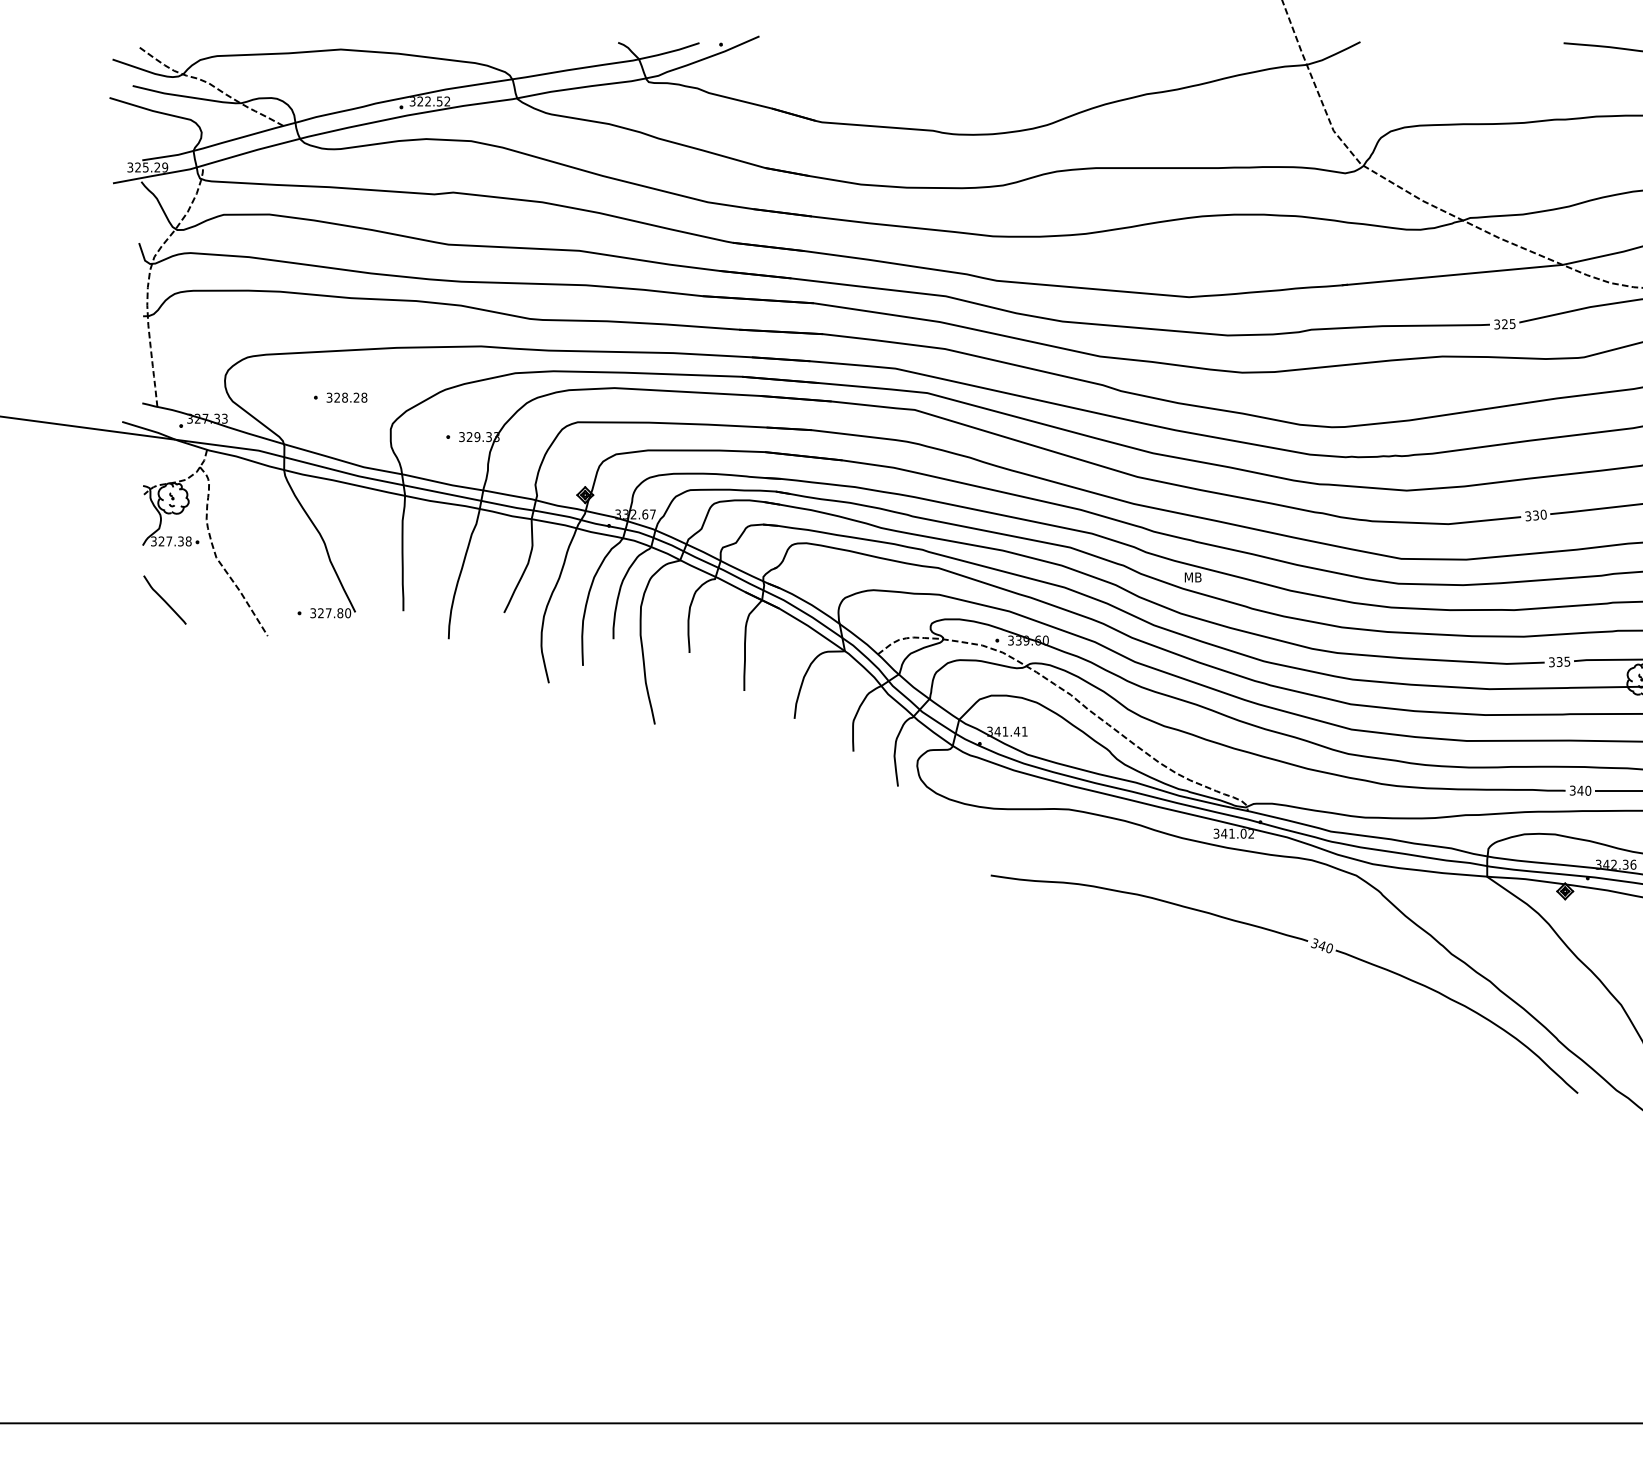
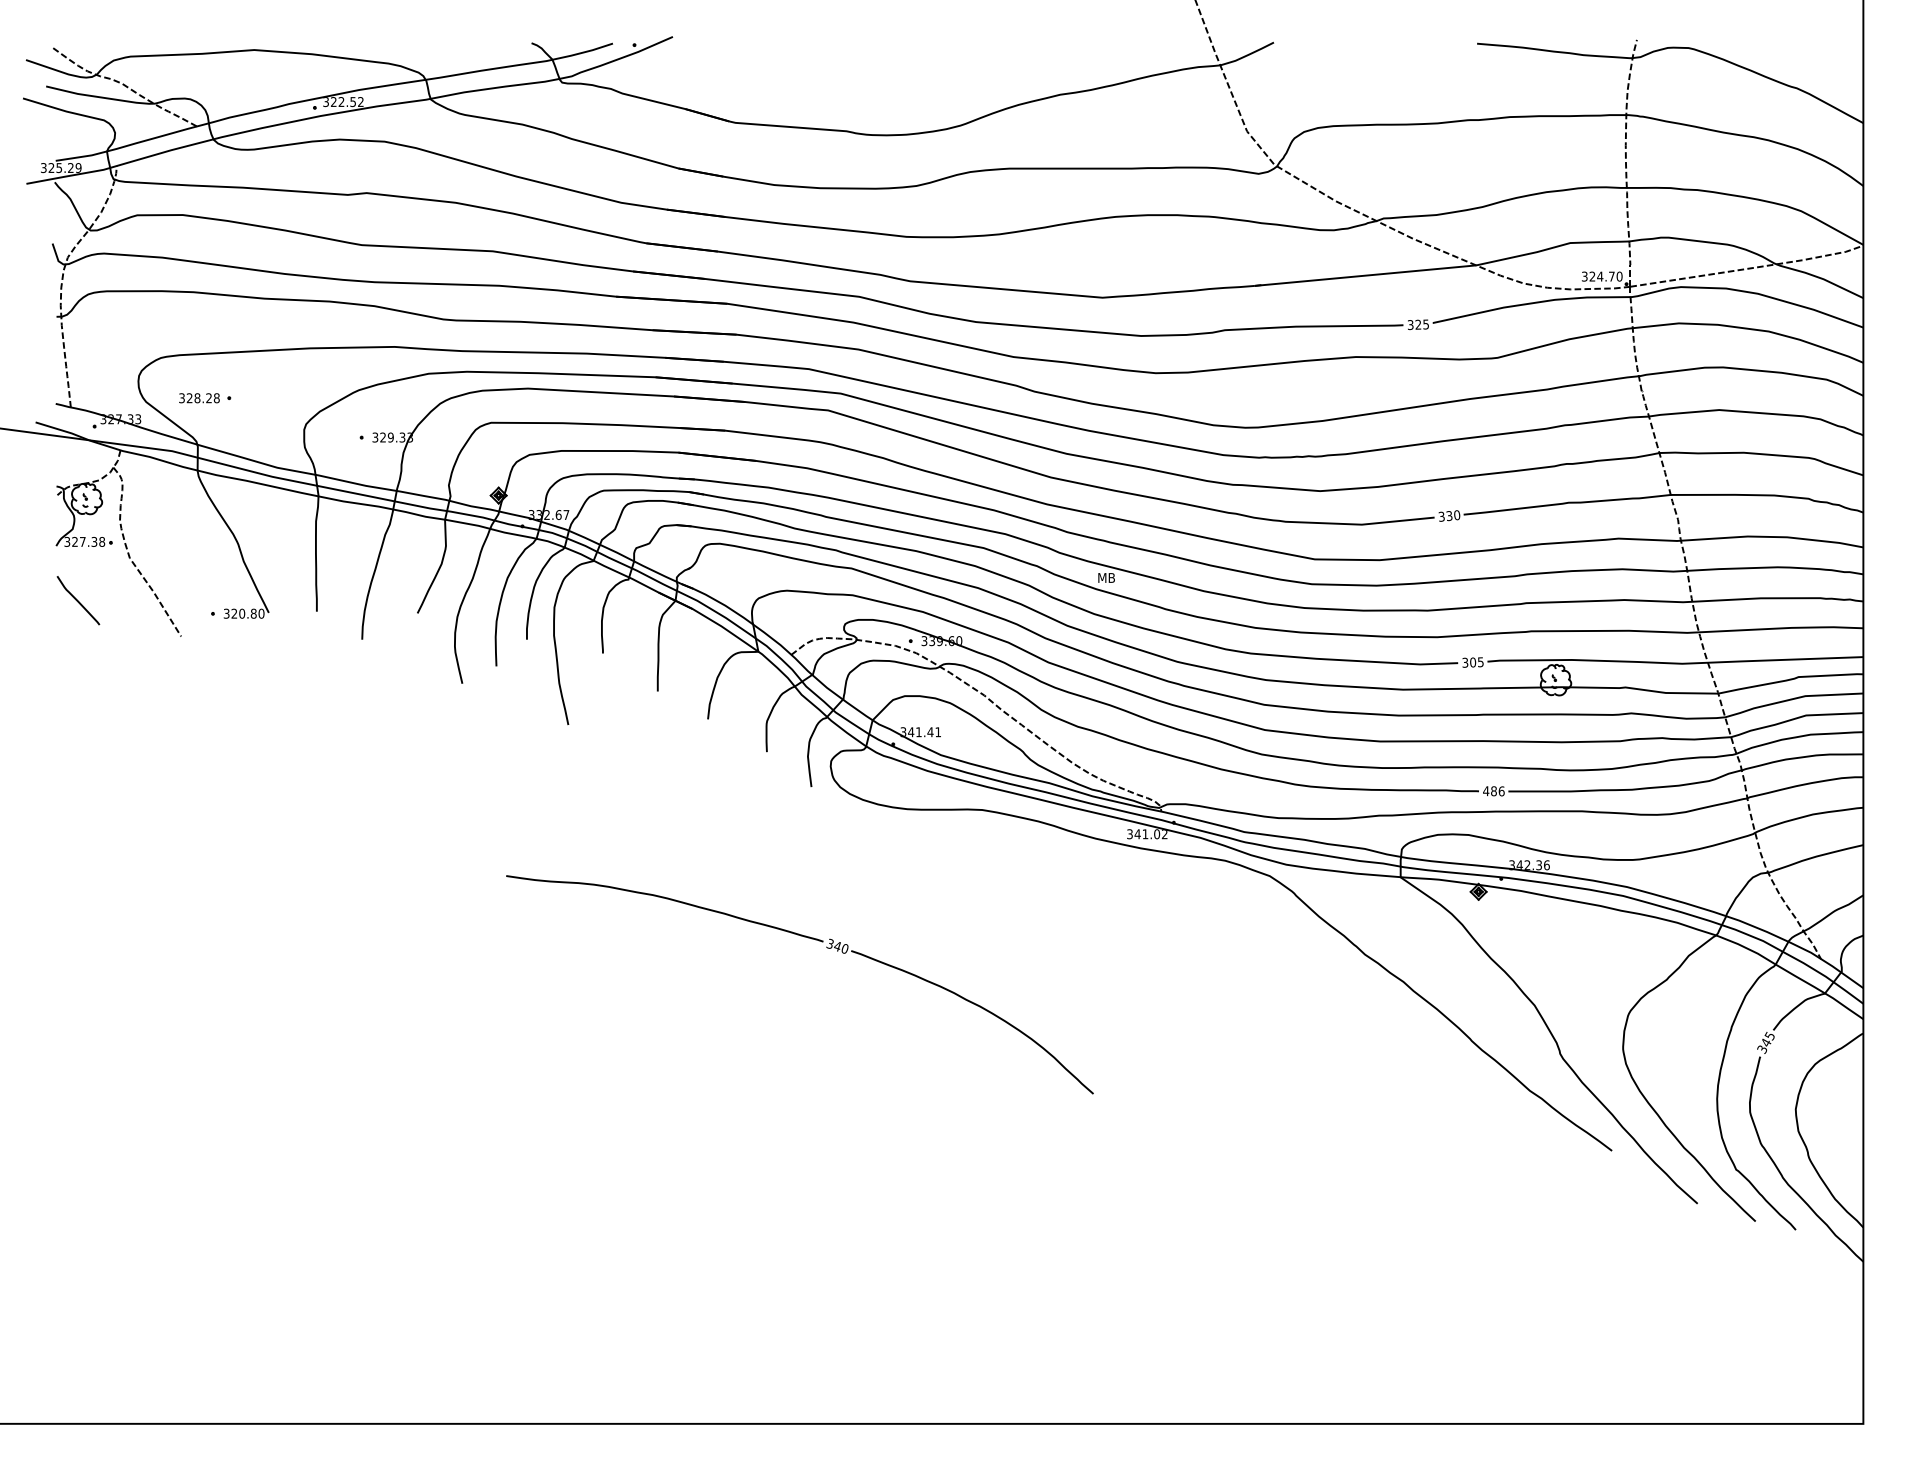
text: (347, 397) -> (199, 398), moved
text: (329, 612) -> (242, 613), 327.80 -> 320.80
text: (1560, 661) -> (1473, 662), 335 -> 305
text: (1580, 790) -> (1493, 791), 340 -> 486
part: (1312, 947) -> (827, 948), moved

